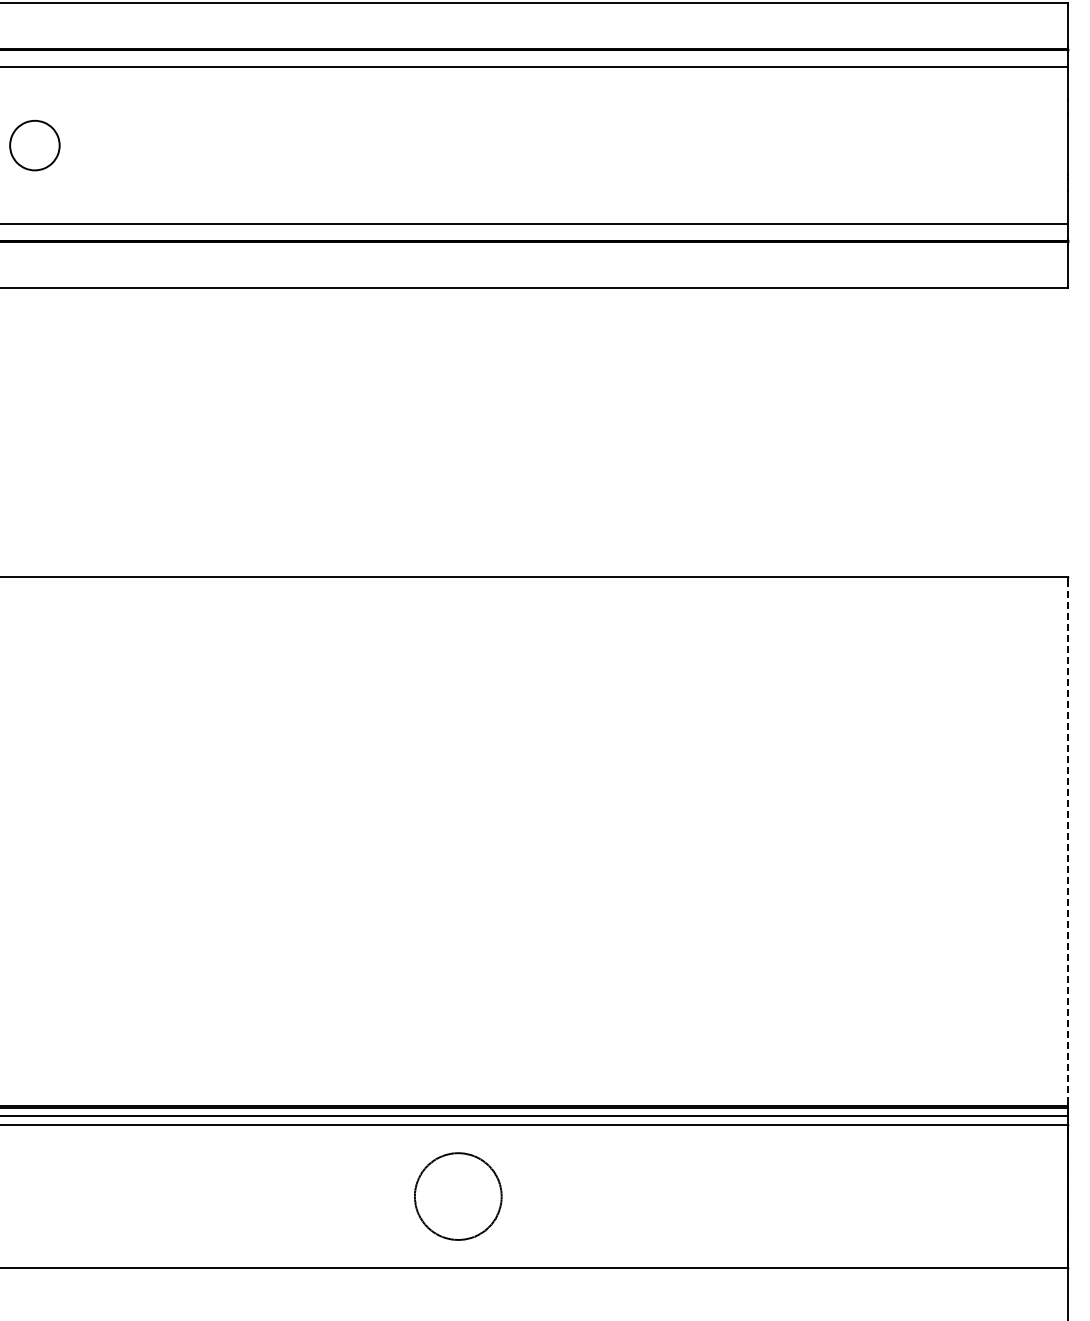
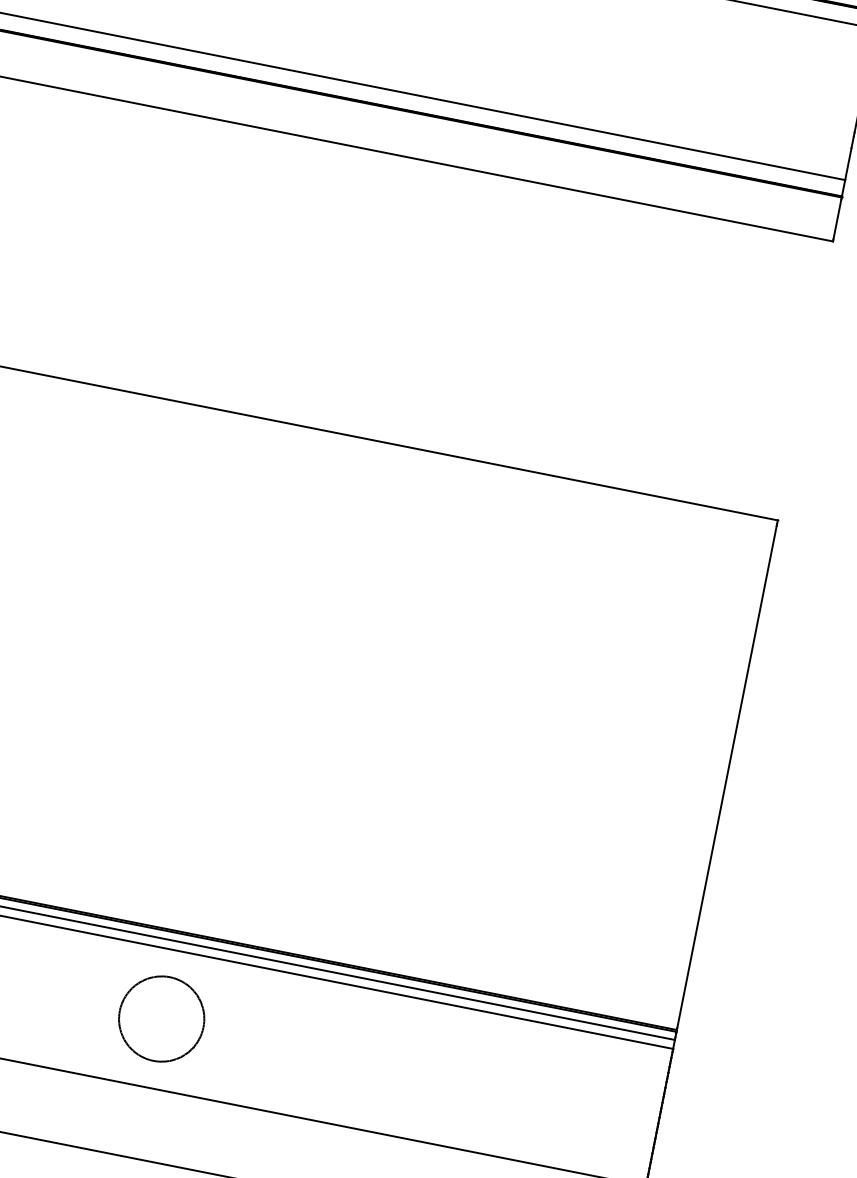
line: (1067, 842) -> (726, 776), dashed -> solid
part: (458, 1196) -> (161, 1019), moved

